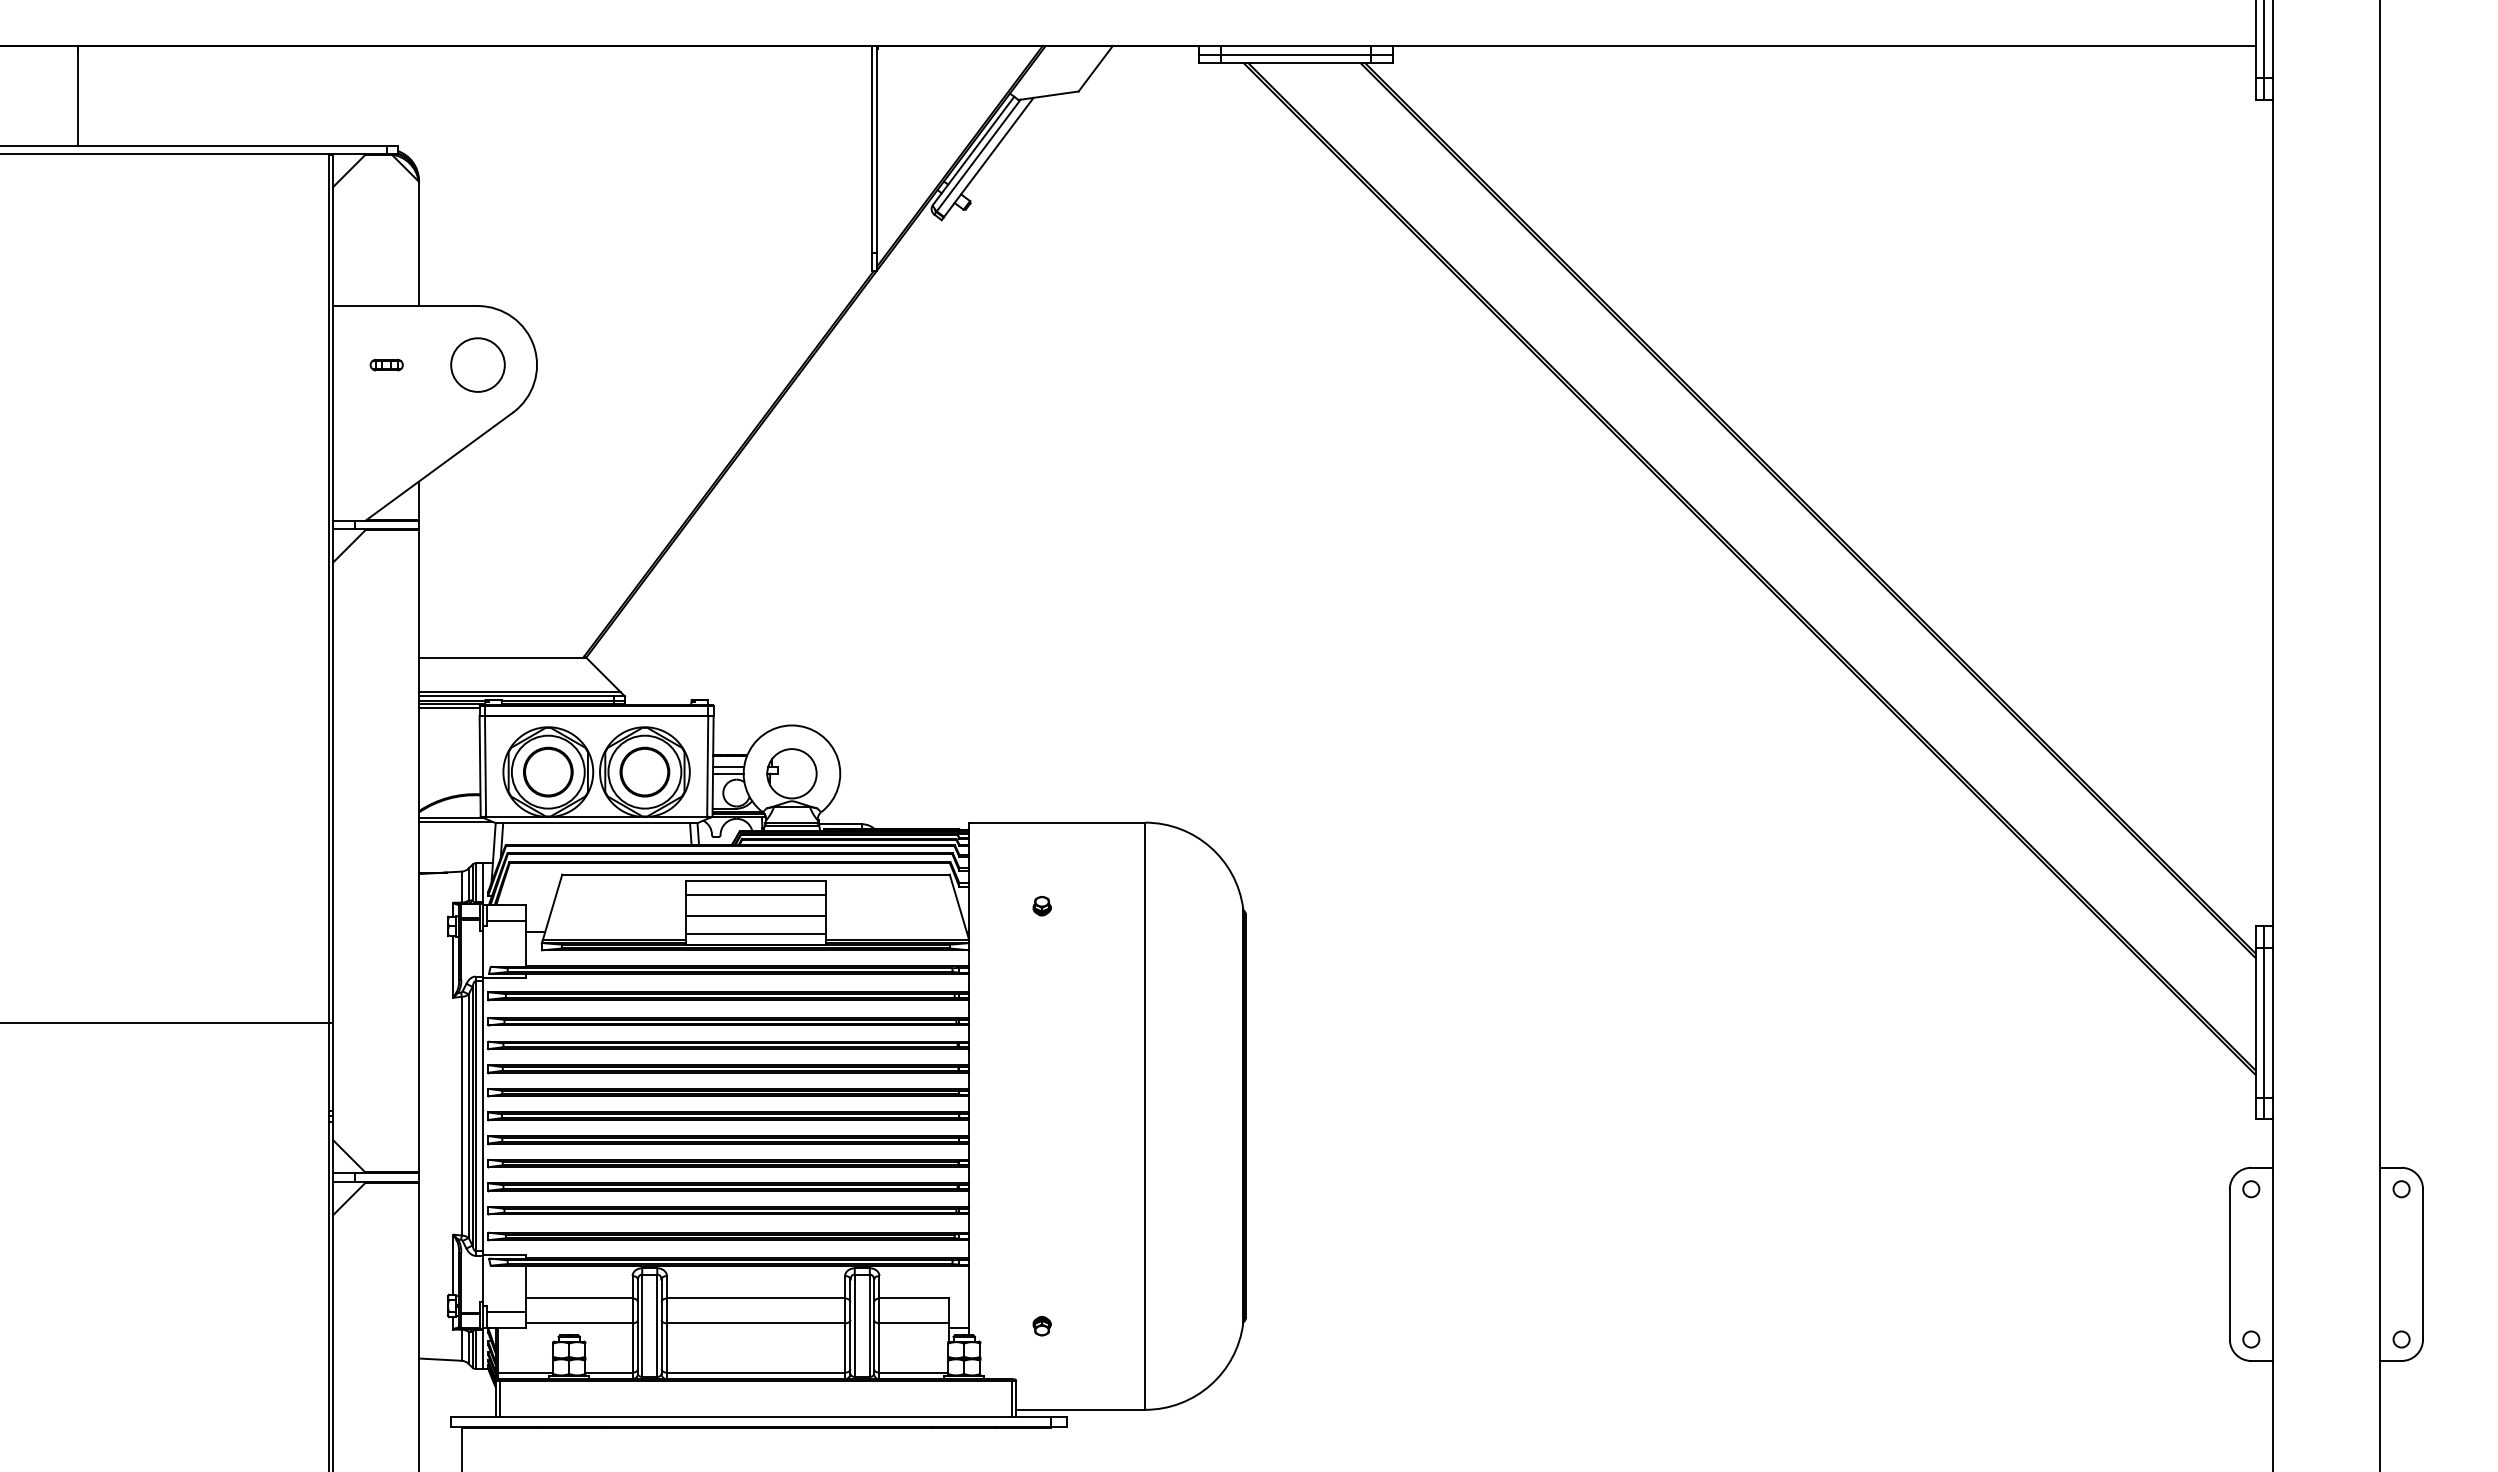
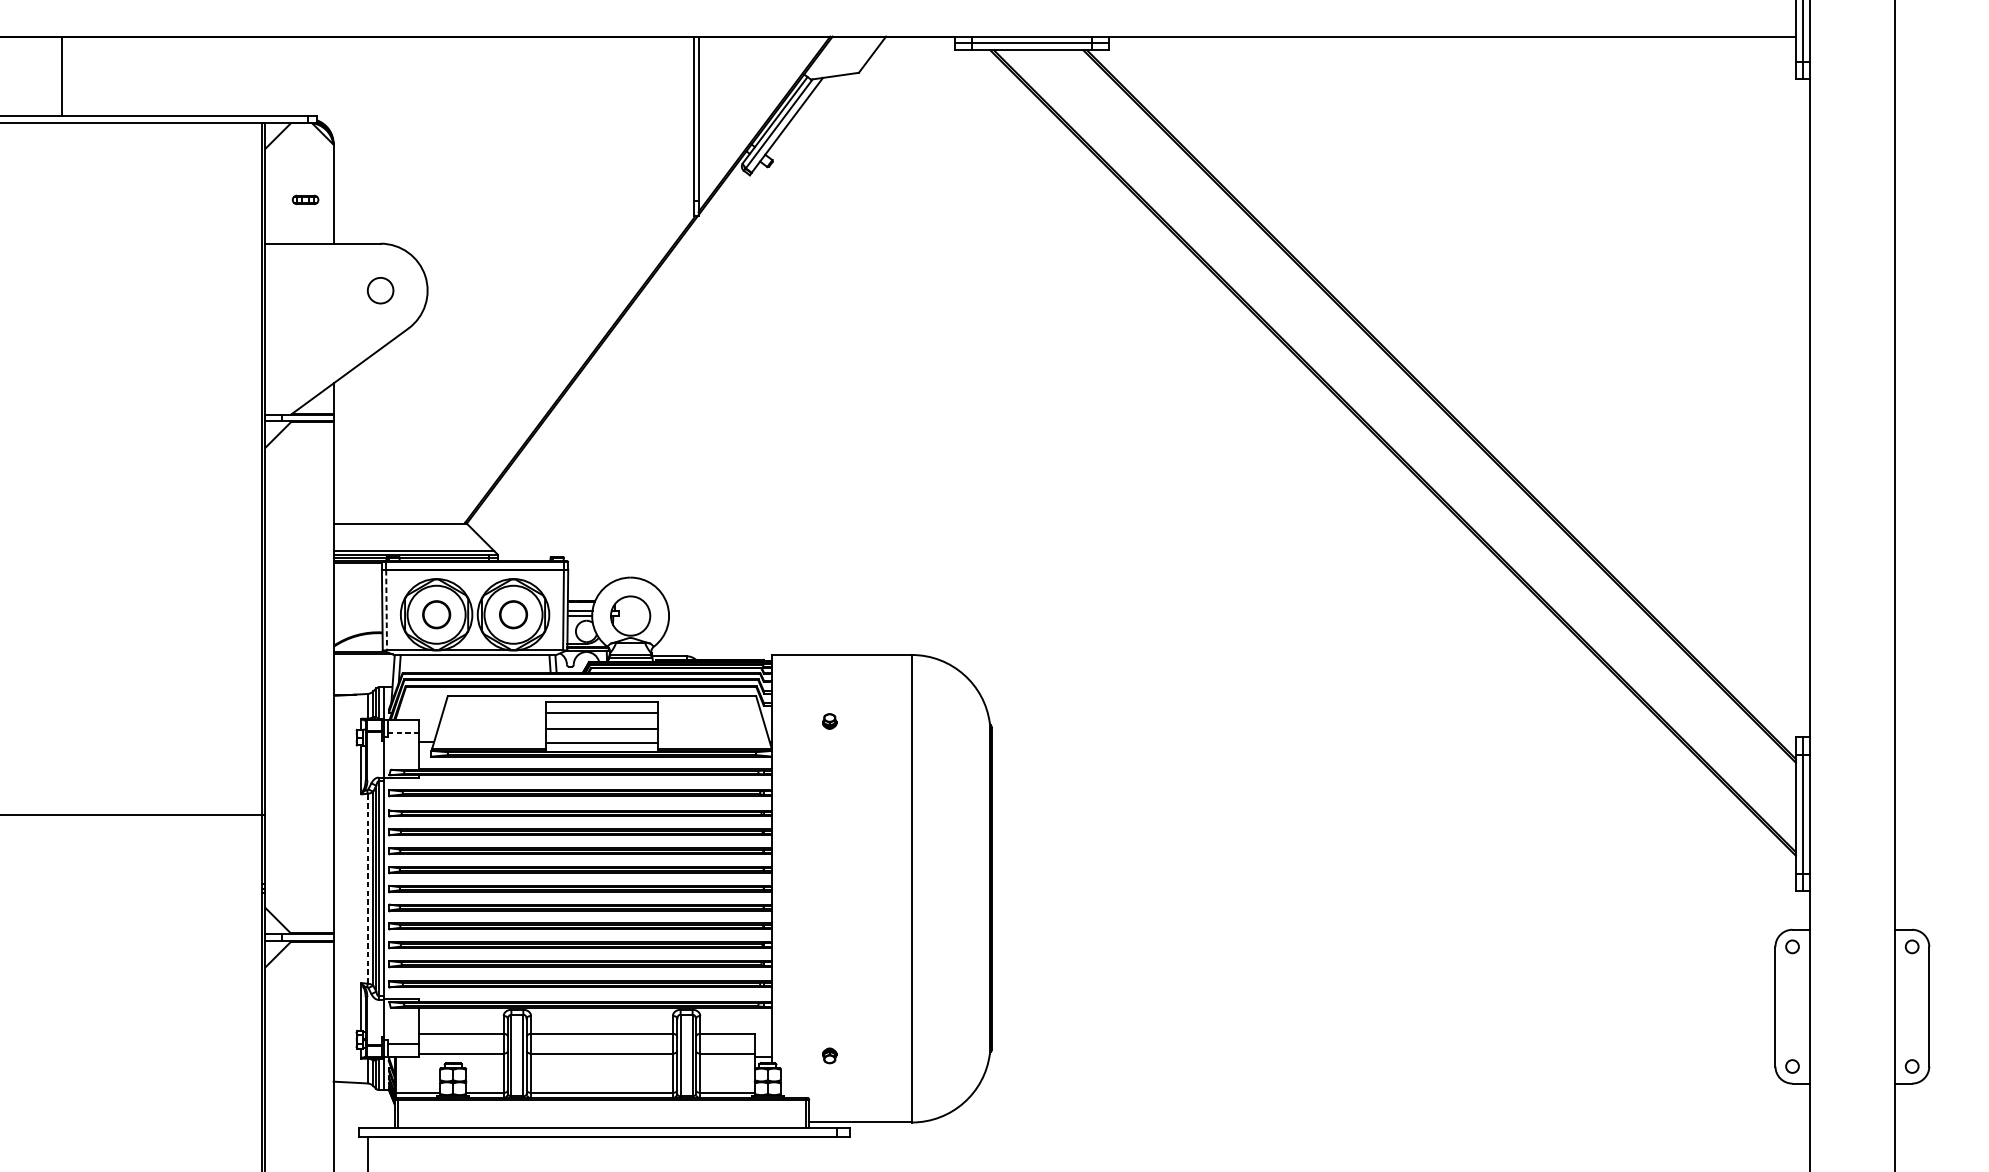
part: (386, 364) -> (305, 199), moved
circle: (477, 364) -> (380, 290), size x0.6
line: (485, 766) -> (386, 610), solid -> dashed
part: (548, 771) -> (436, 614), size x0.7
part: (644, 771) -> (513, 614), size x0.7
line: (506, 920) -> (403, 732), solid -> dashed
line: (461, 1115) -> (367, 888), solid -> dashed

